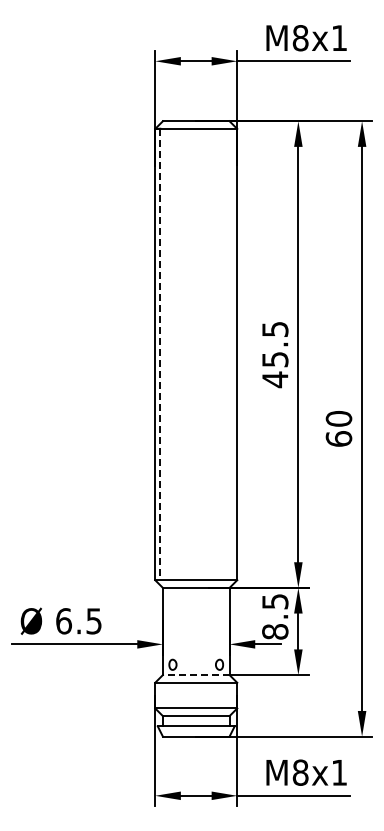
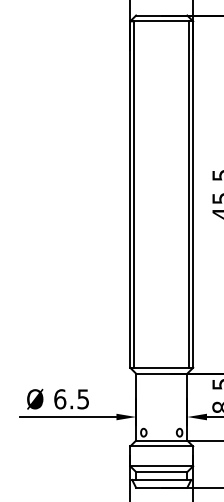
line: (160, 354) -> (134, 194), dashed -> solid
line: (232, 354) -> (189, 194), added
line: (195, 675) -> (161, 440), dashed -> solid

